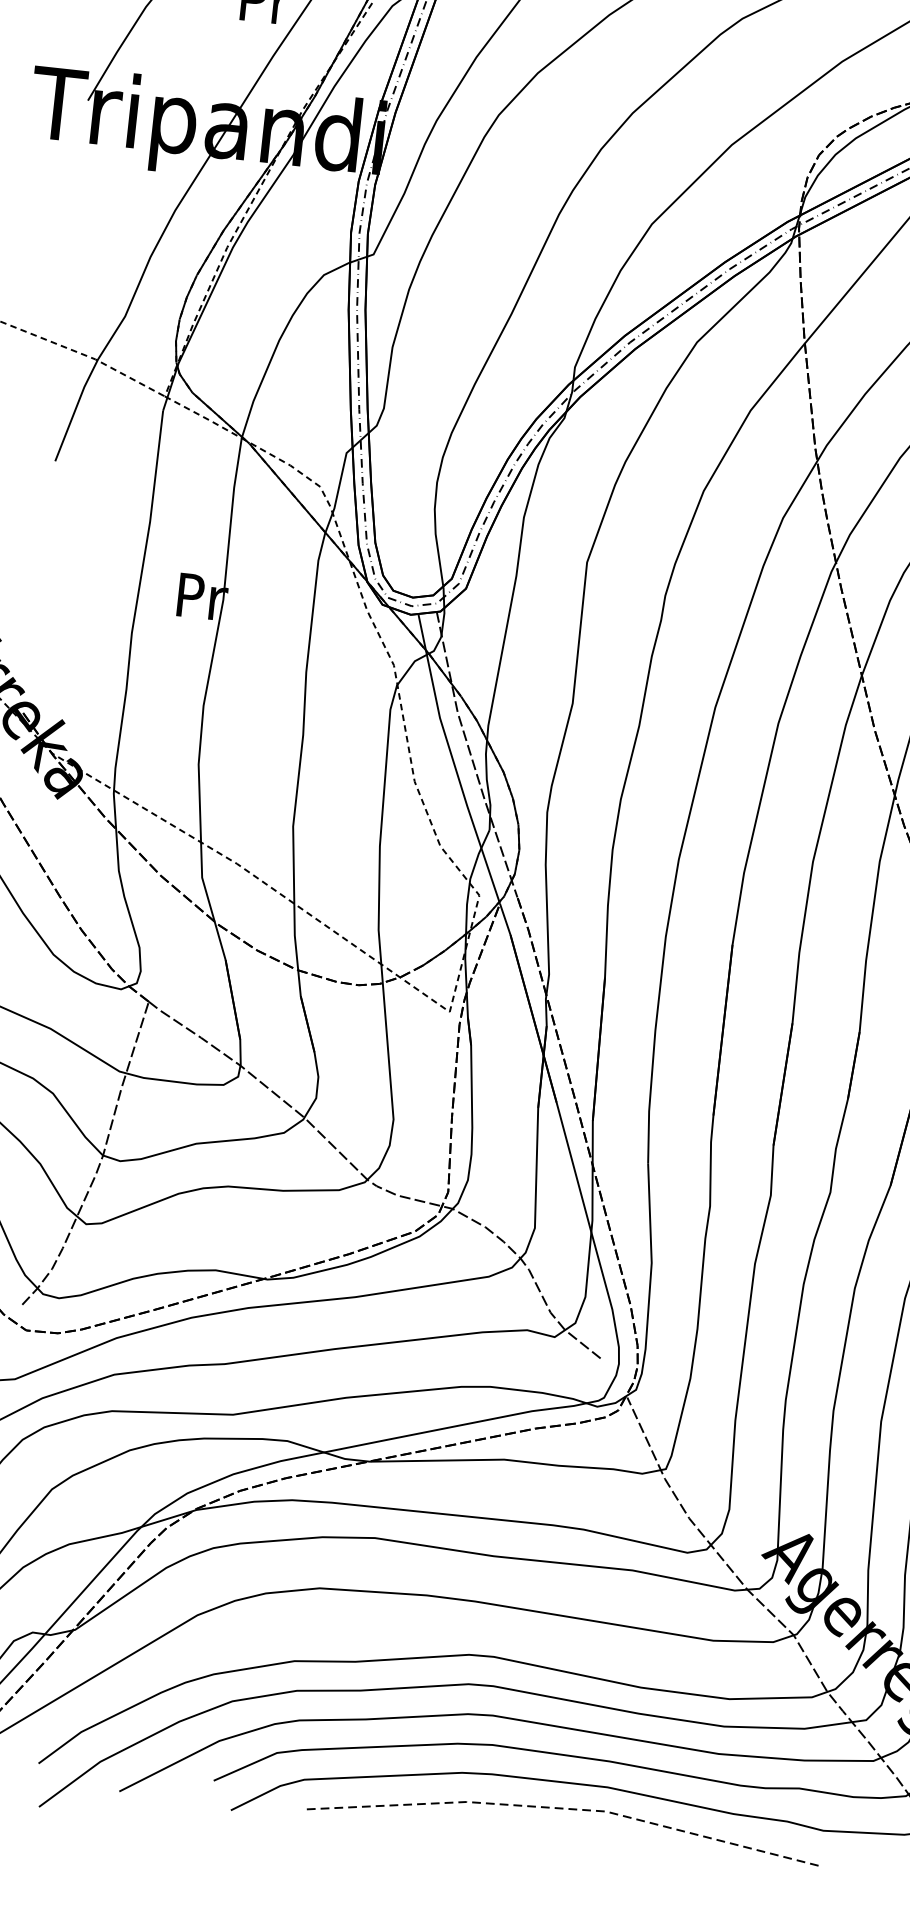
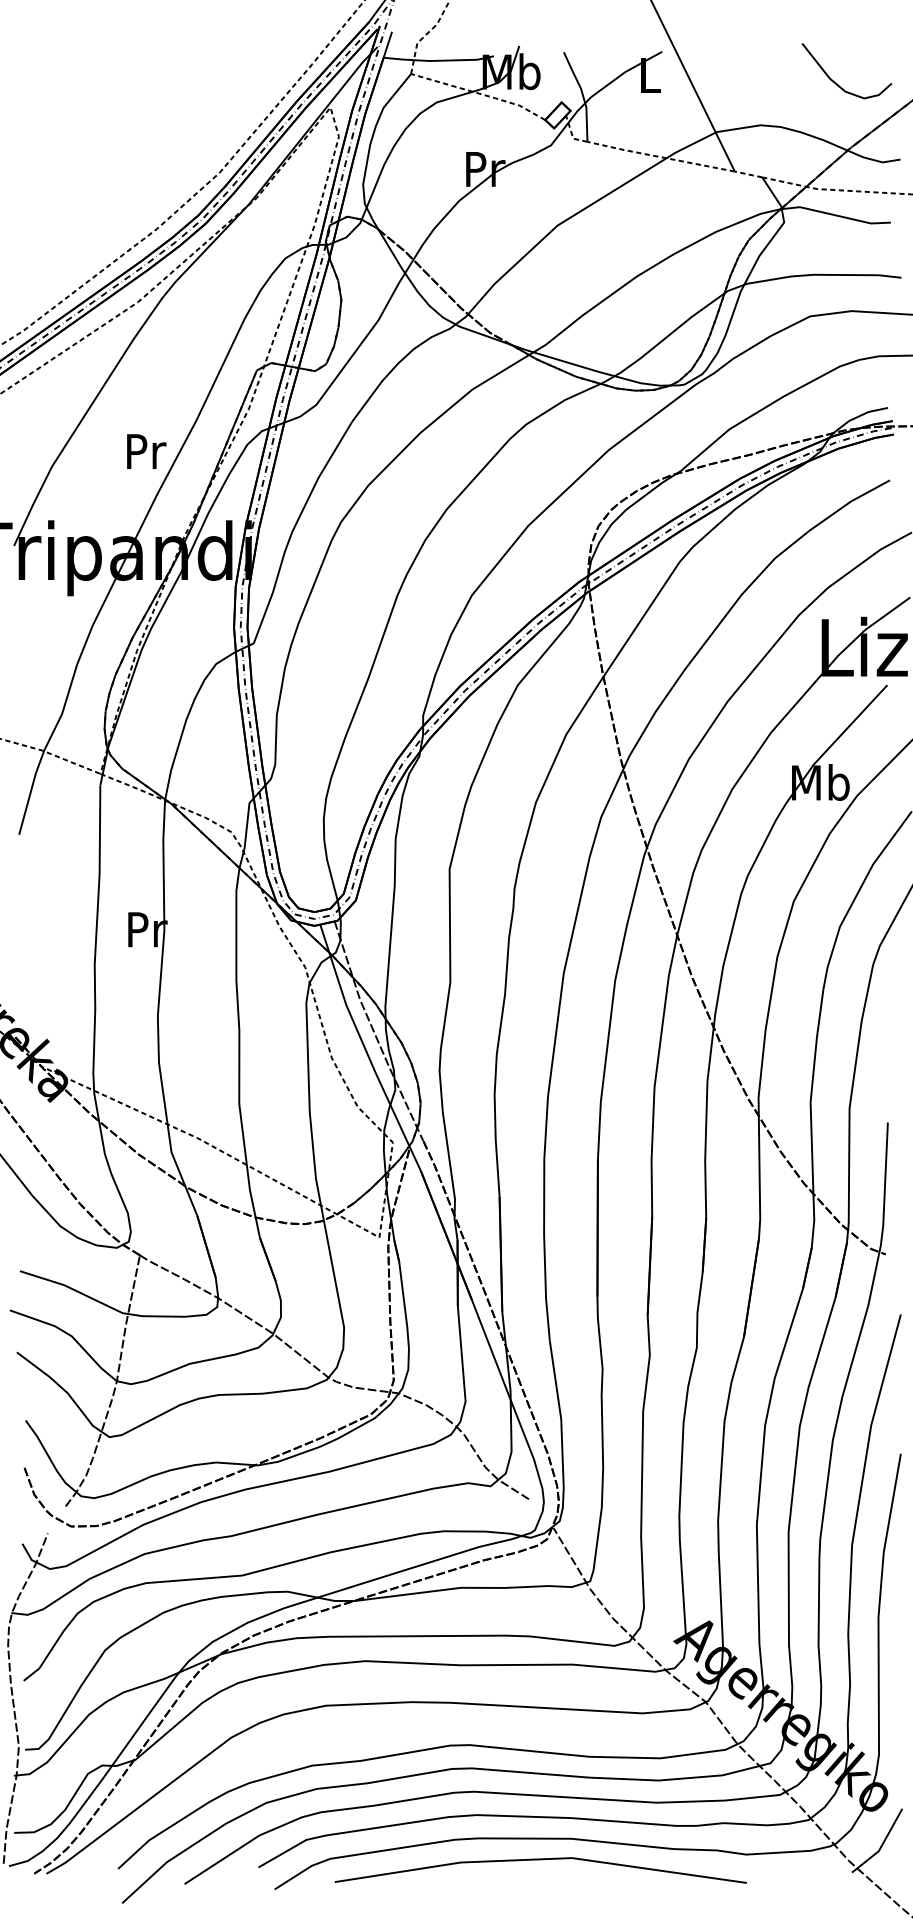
line: (567, 1809) -> (541, 1859), dashed -> solid

